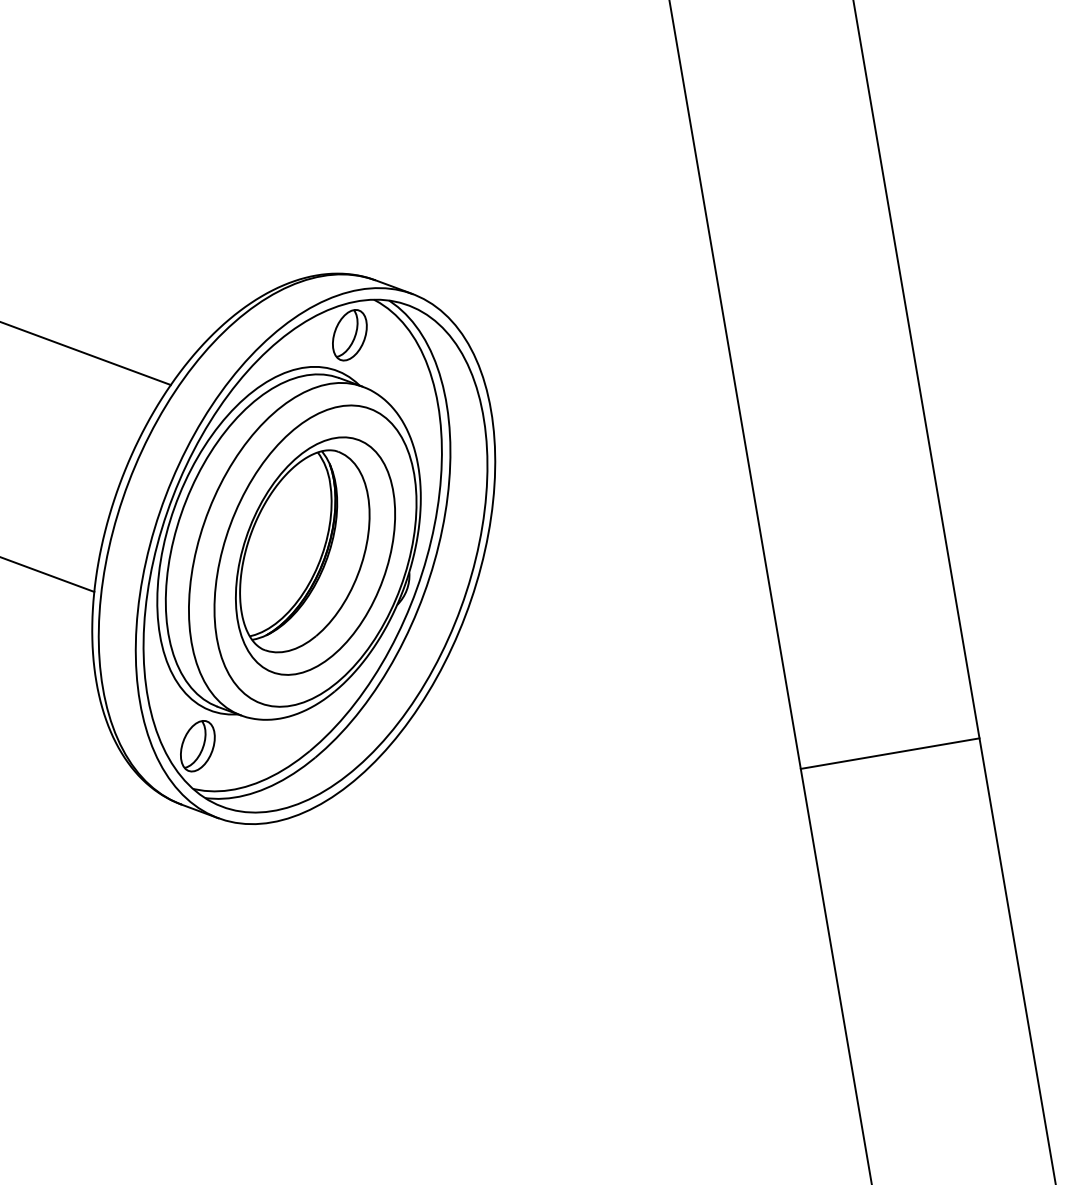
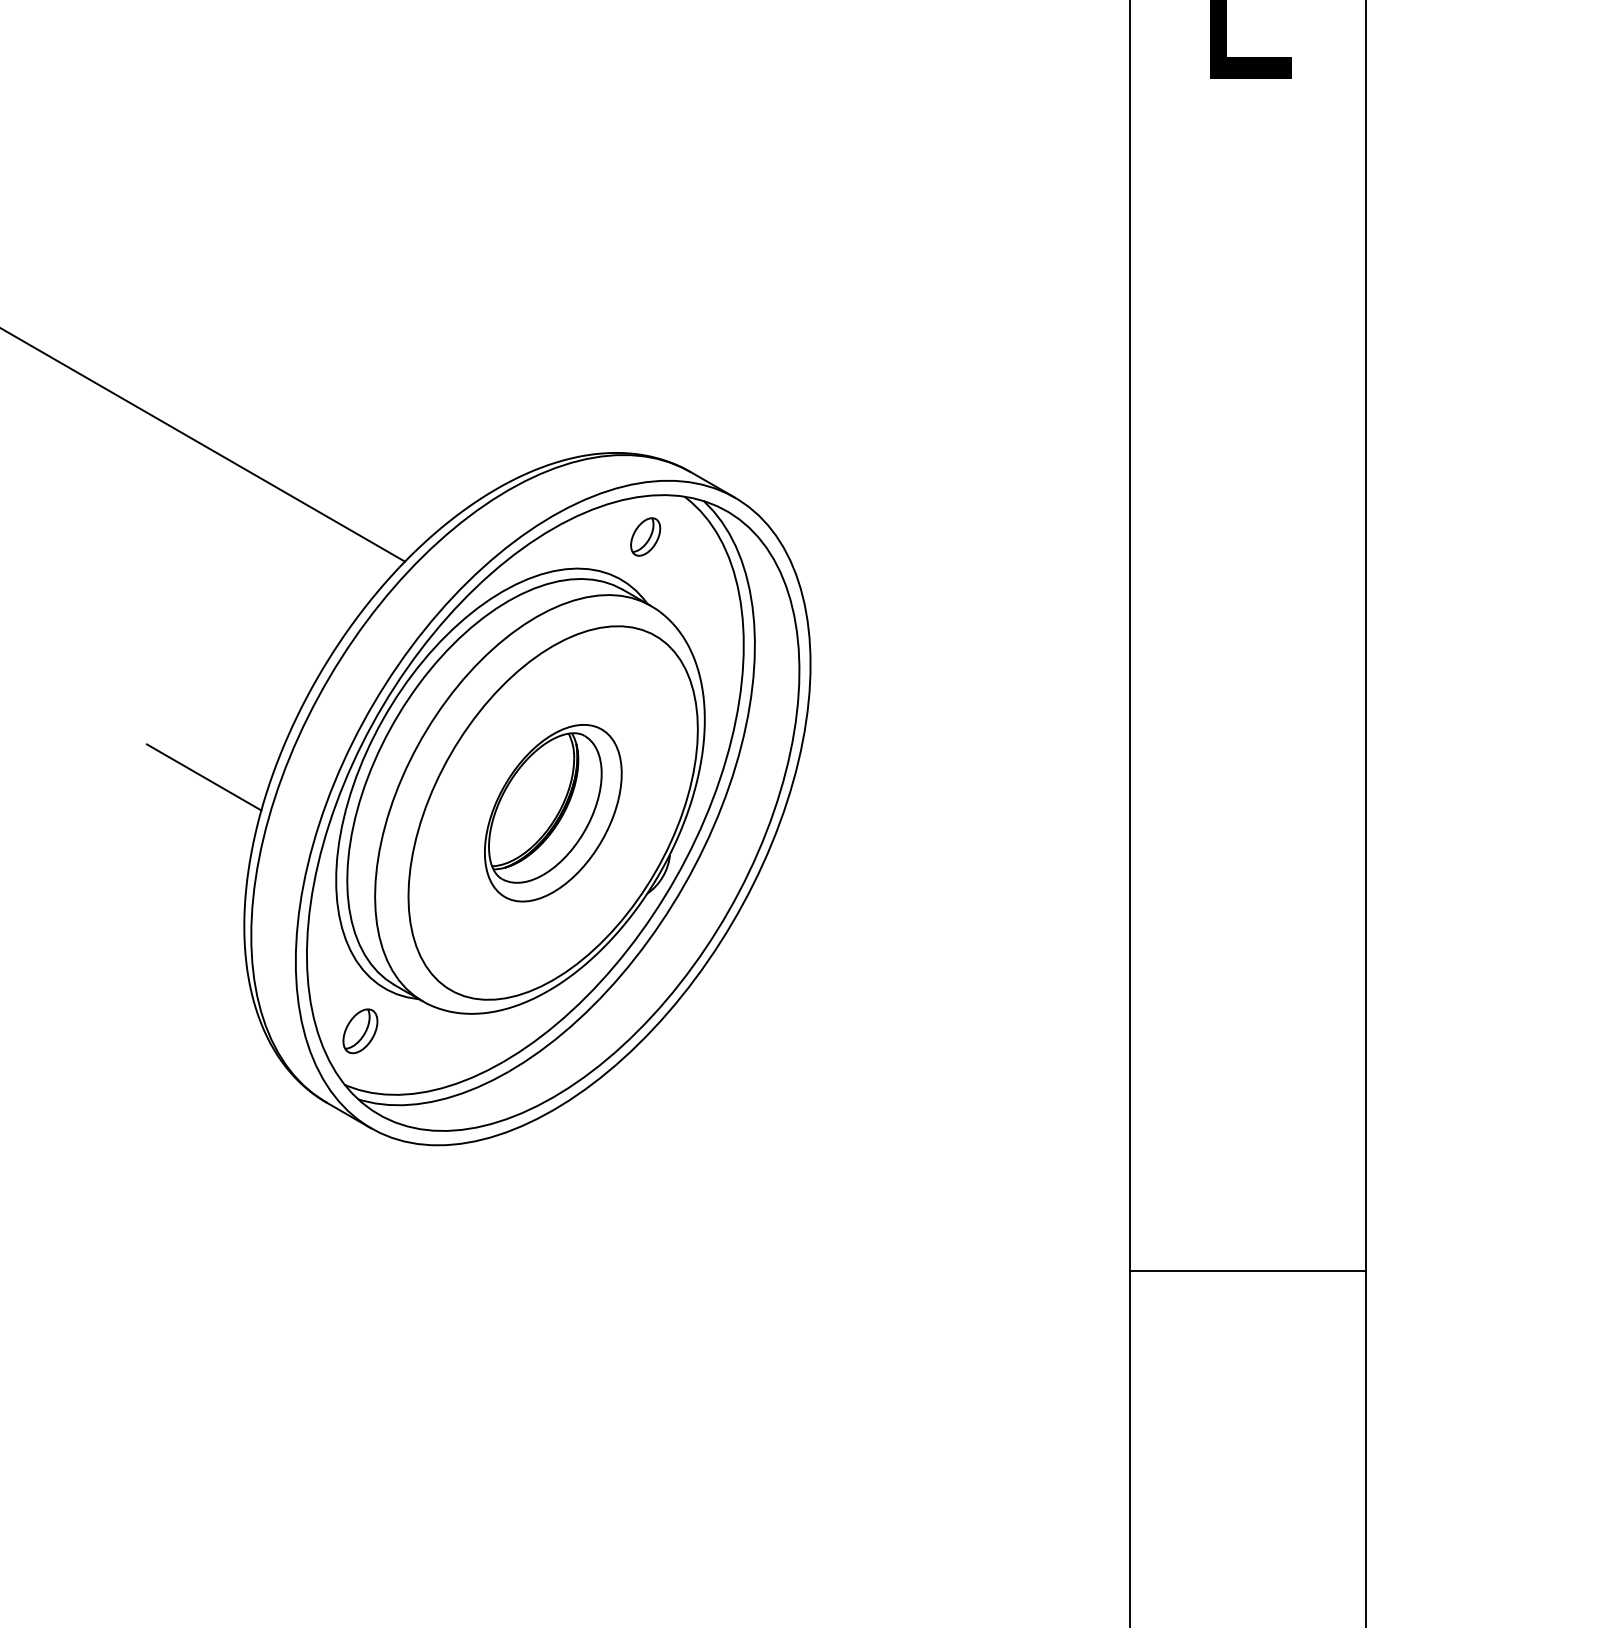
part: (349, 334) -> (645, 536), size x0.6
part: (315, 556) -> (553, 813), size x0.6
part: (197, 746) -> (360, 1031), size x0.7
line: (890, 753) -> (1247, 1270), moved

